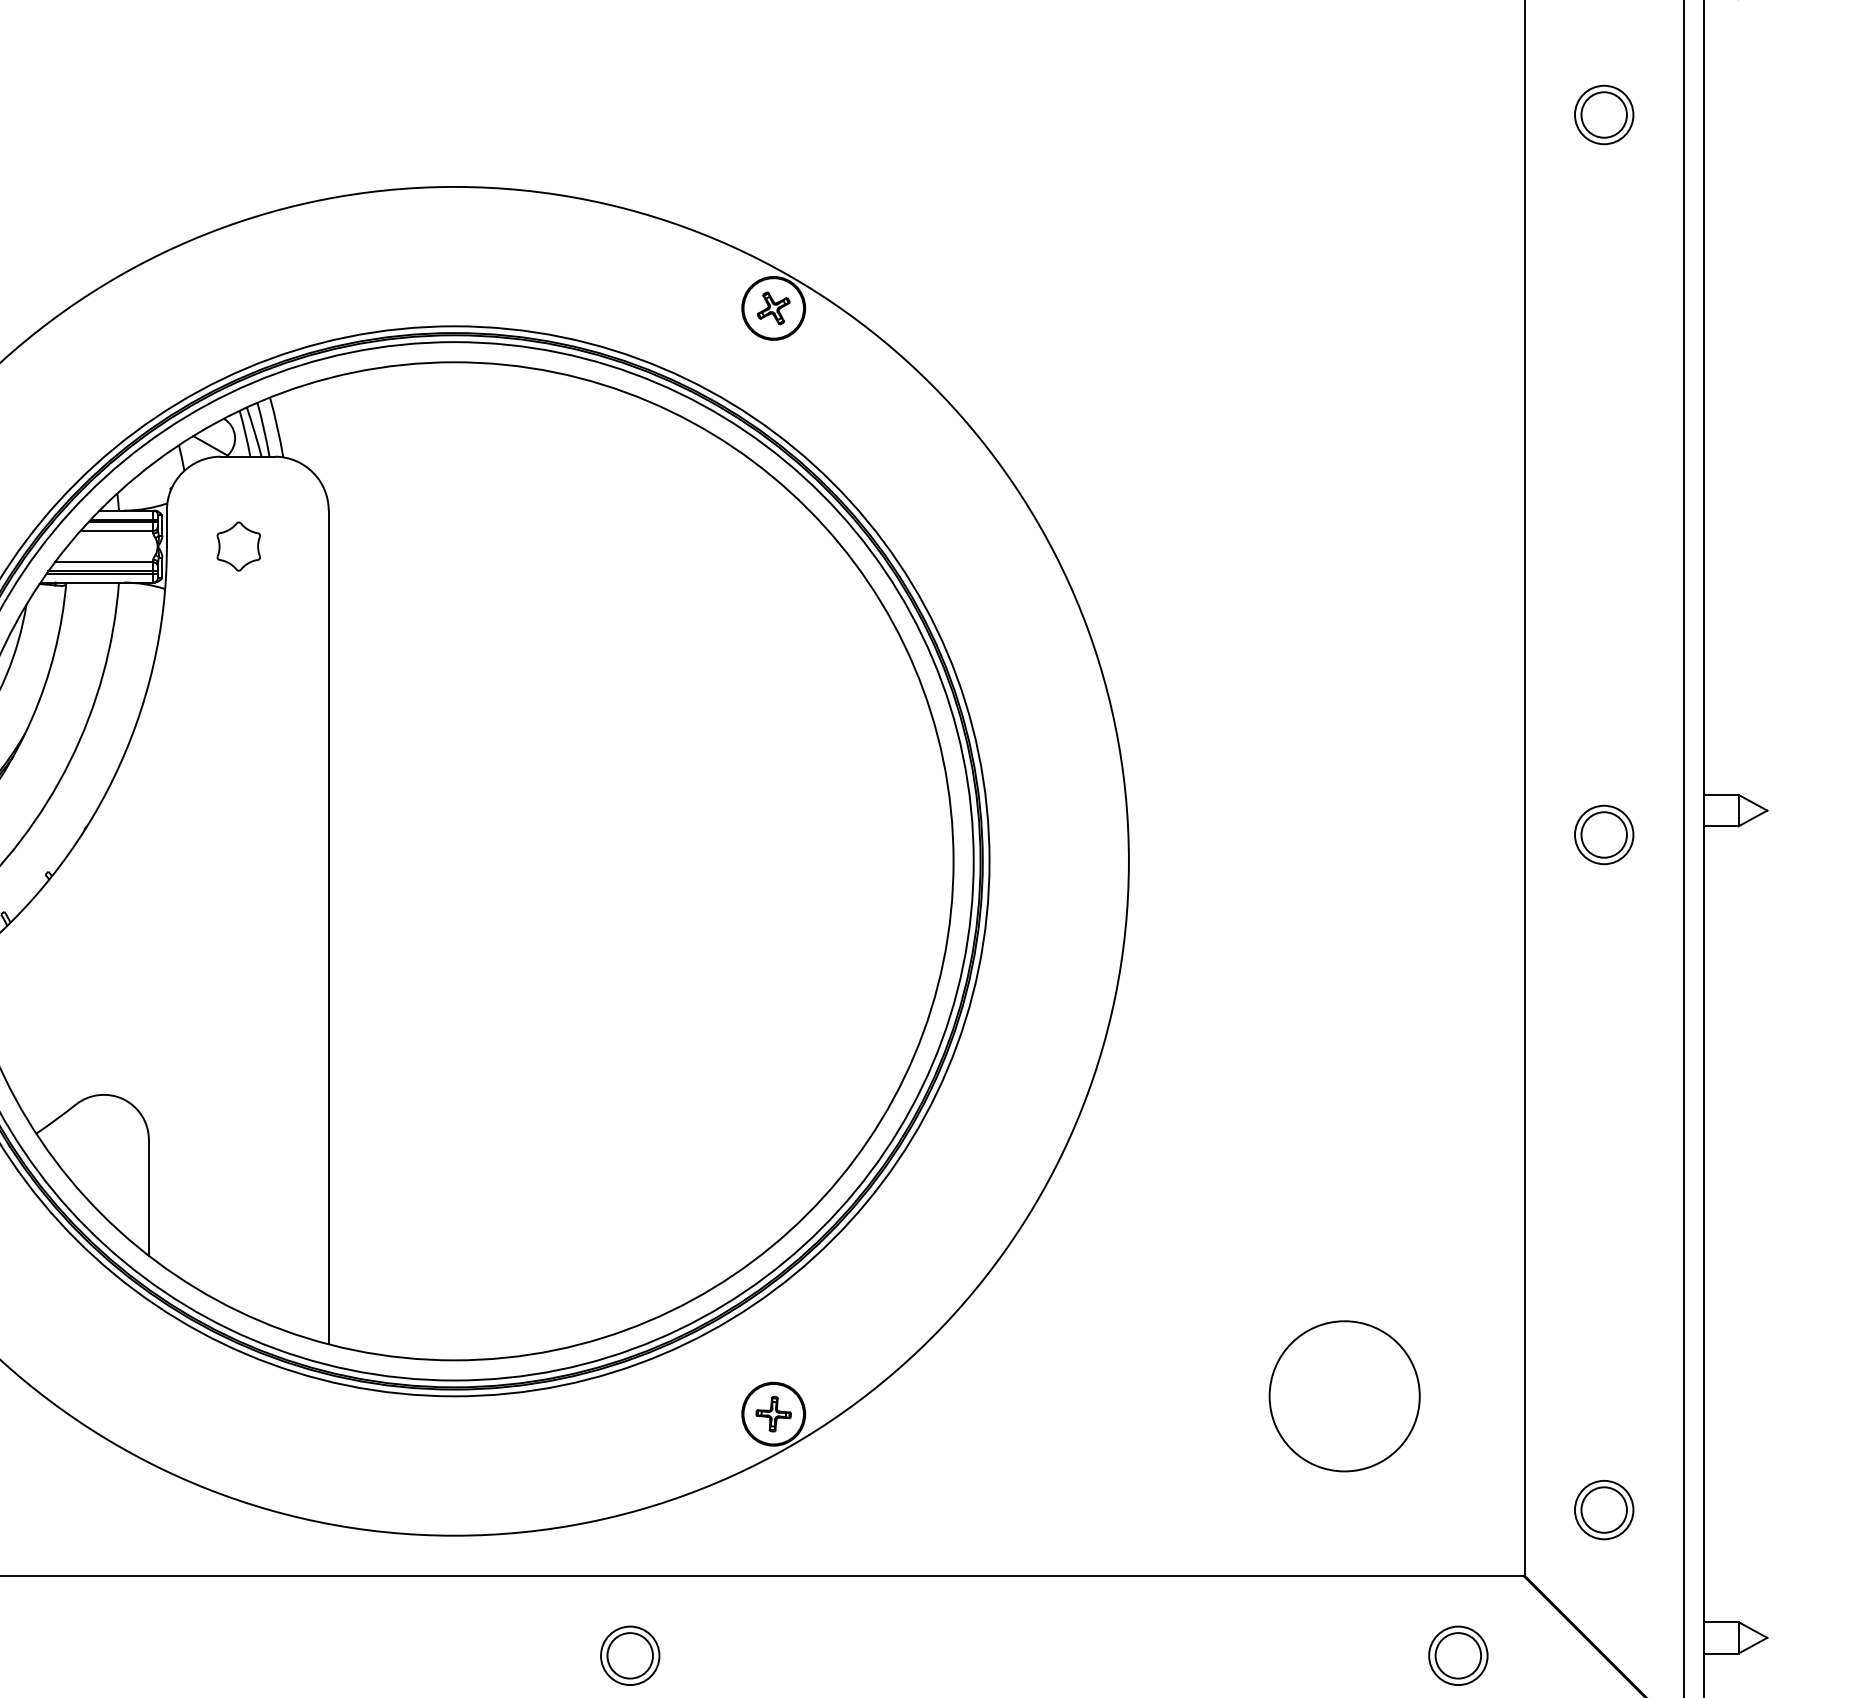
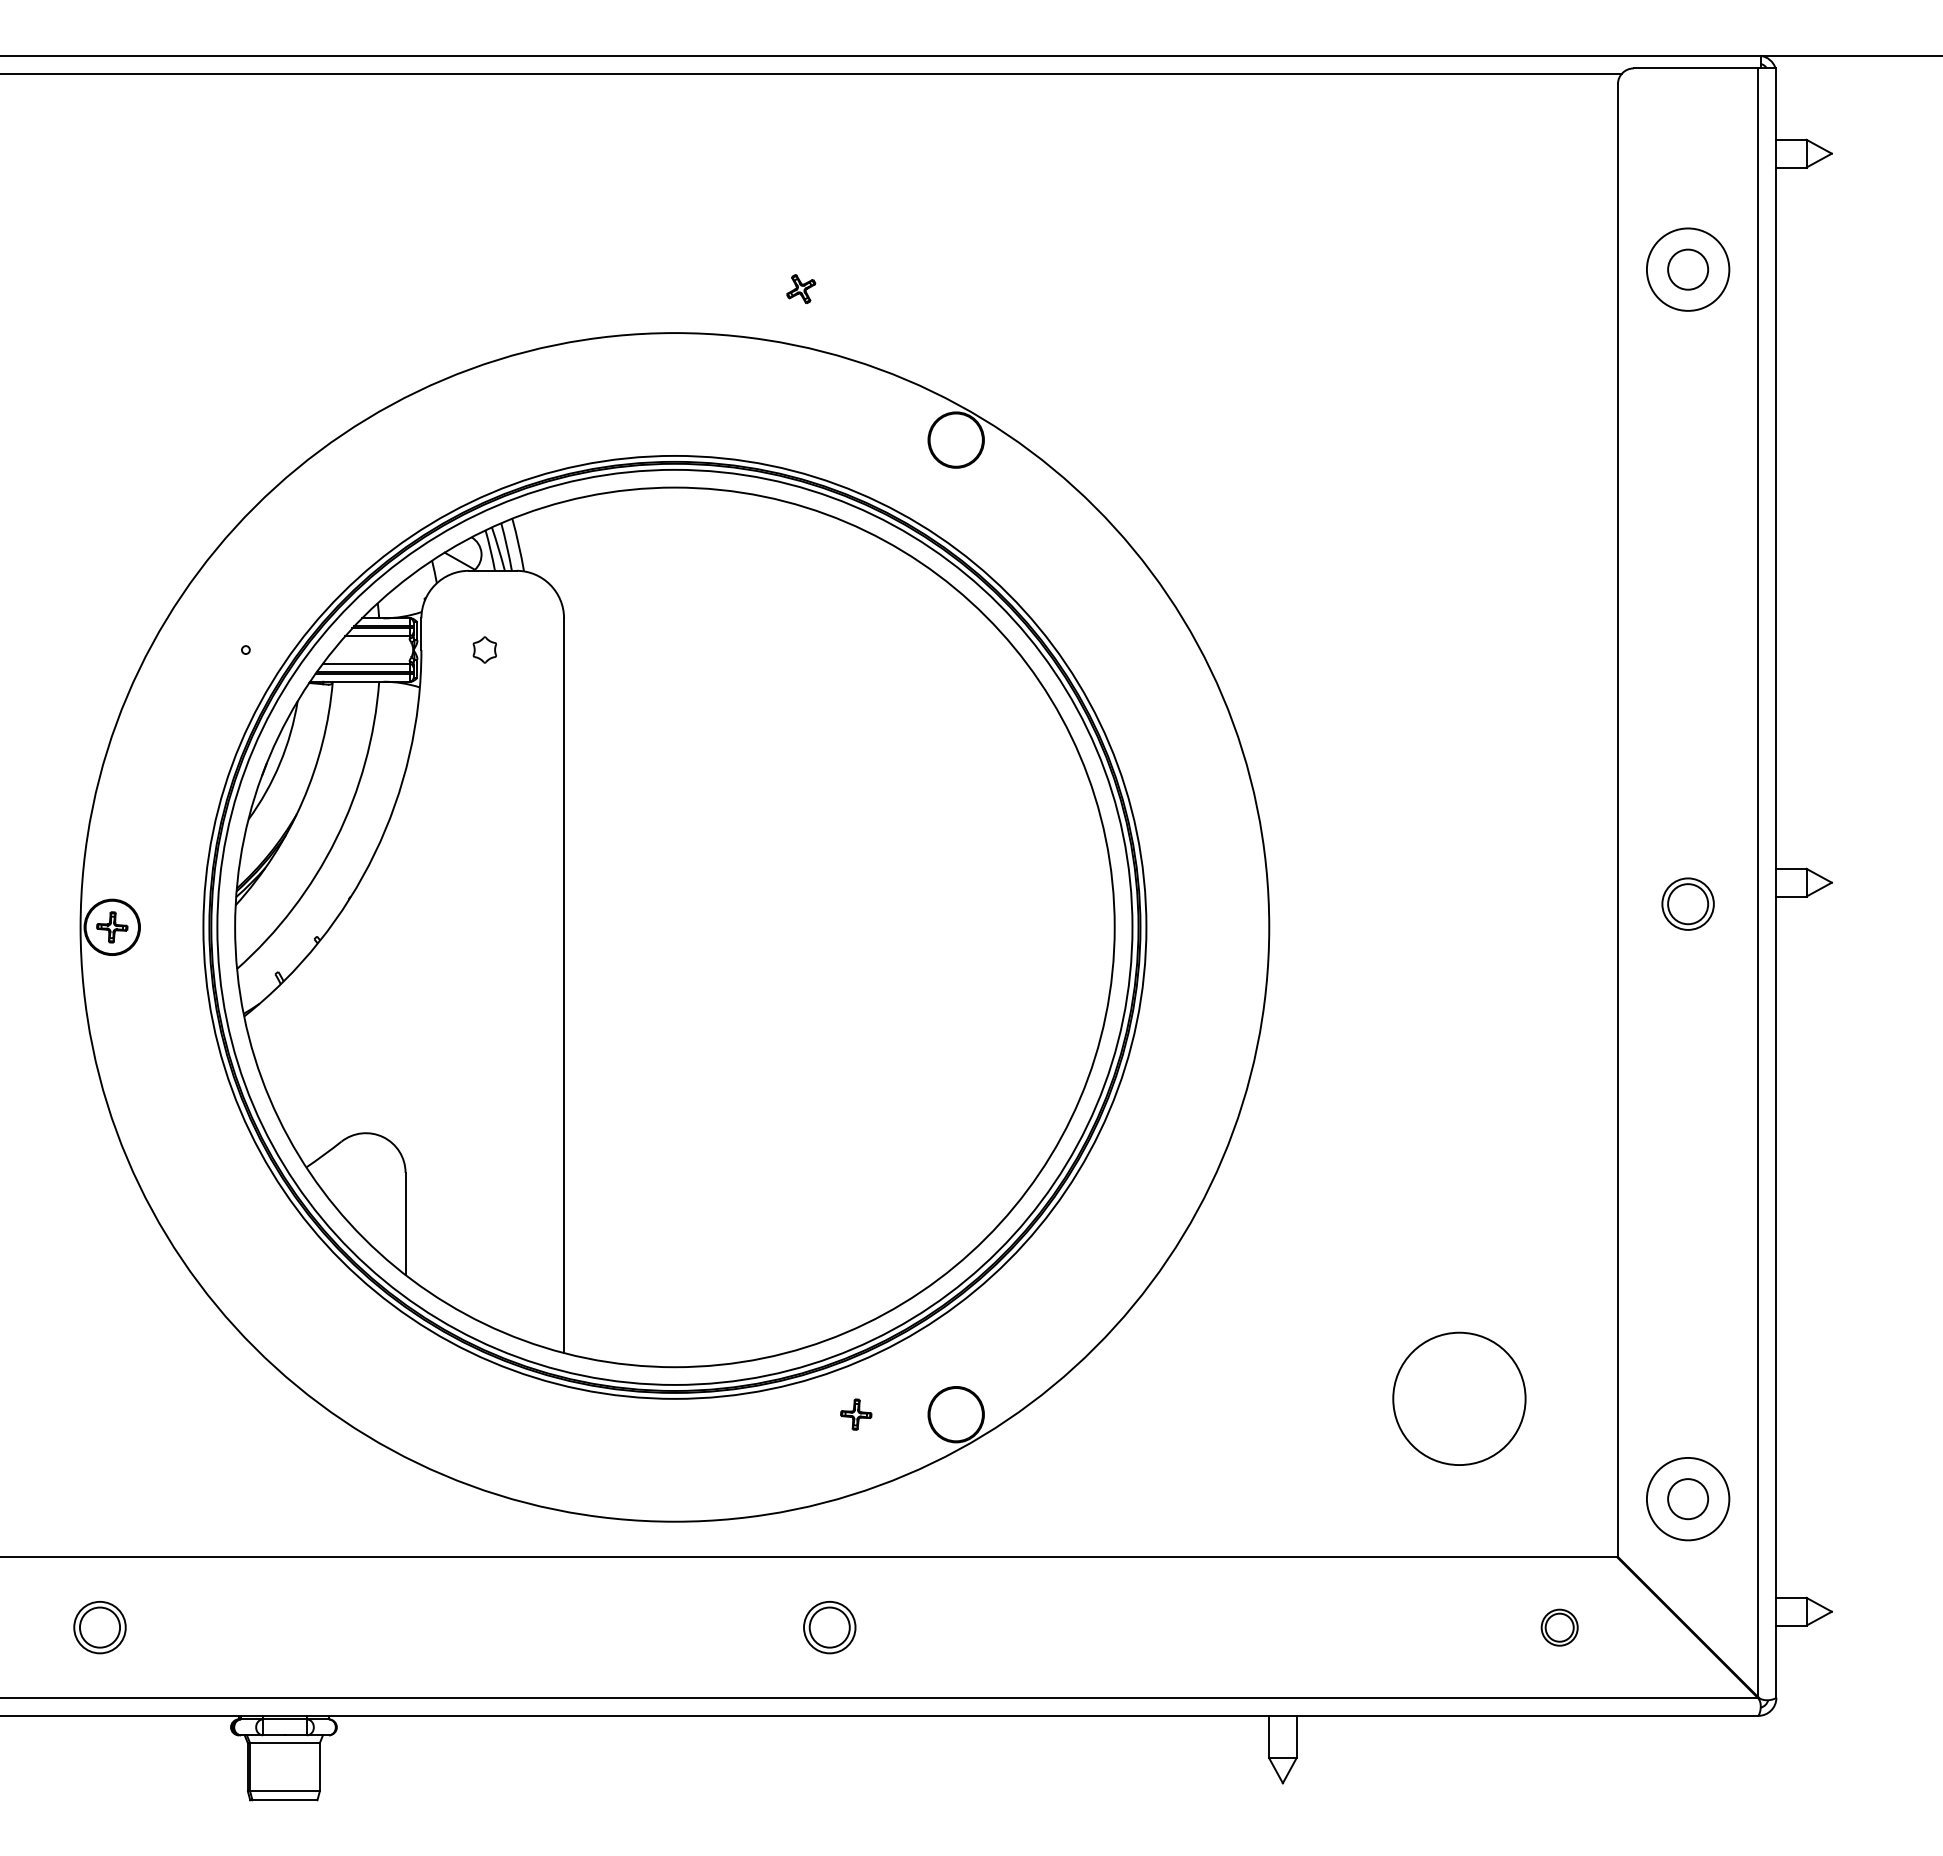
circle: (1603, 114) -> (1687, 269), size x1.6
part: (774, 307) -> (801, 288), moved
part: (238, 545) -> (484, 649), size x0.6
part: (774, 1414) -> (856, 1414), moved
circle: (1603, 1509) -> (1687, 1498), size x1.6
part: (1458, 1655) -> (1559, 1627), size x0.7

